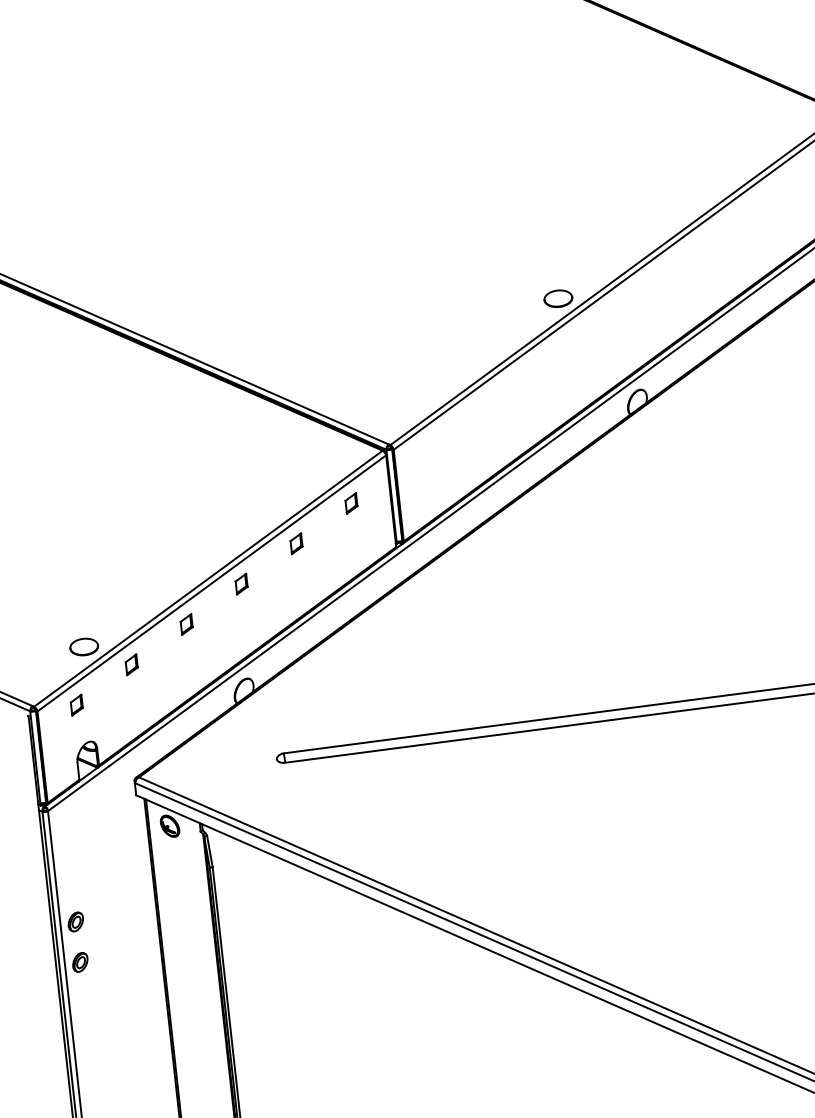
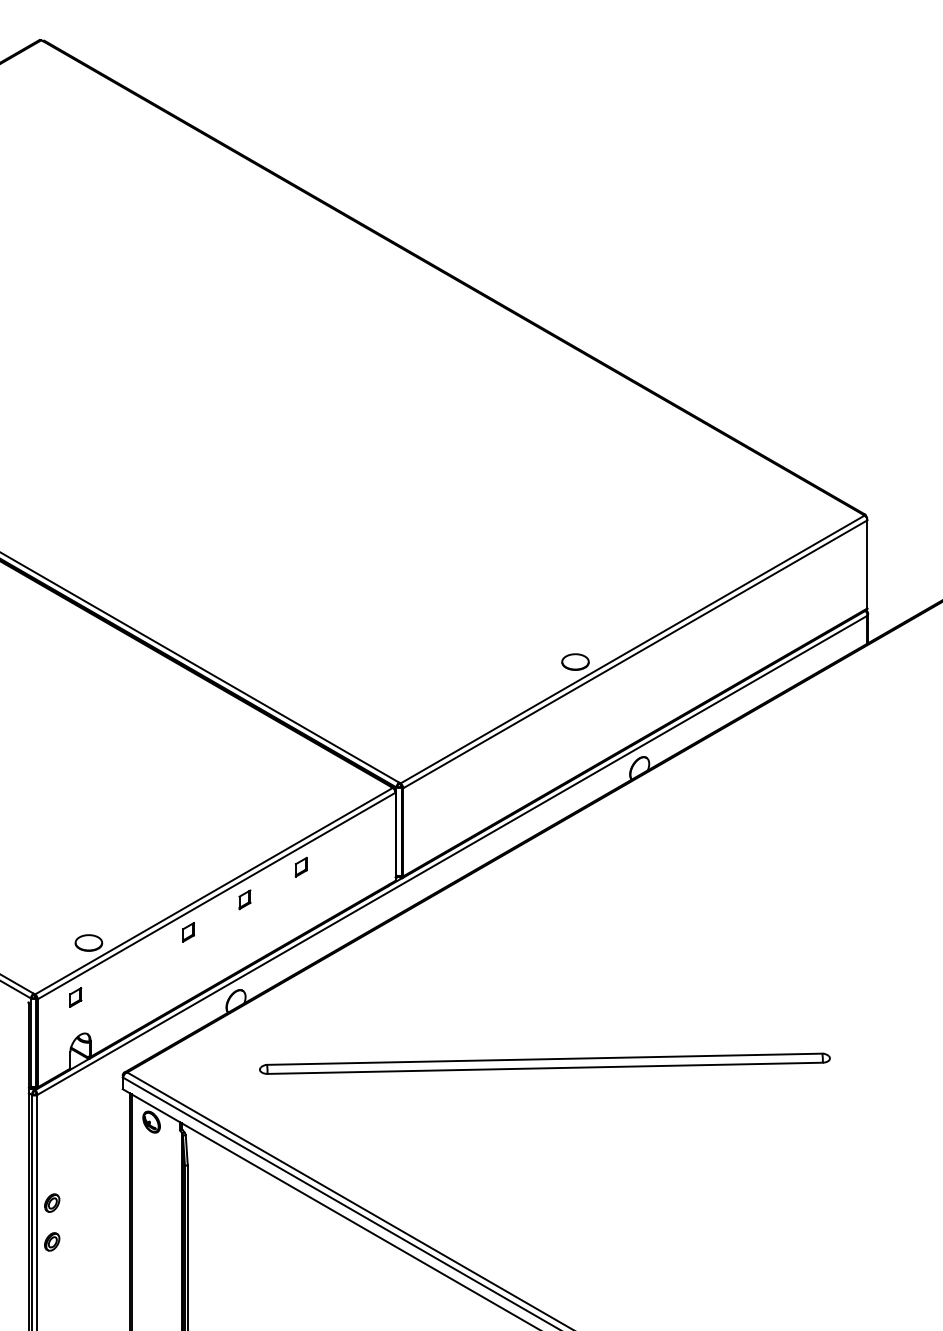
part: (351, 503) -> (357, 834), removed
part: (131, 664) -> (131, 964), removed

